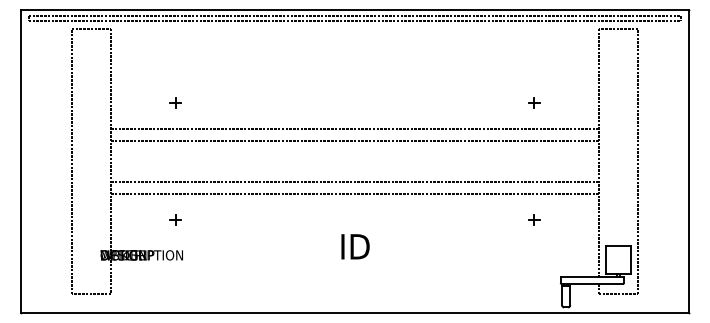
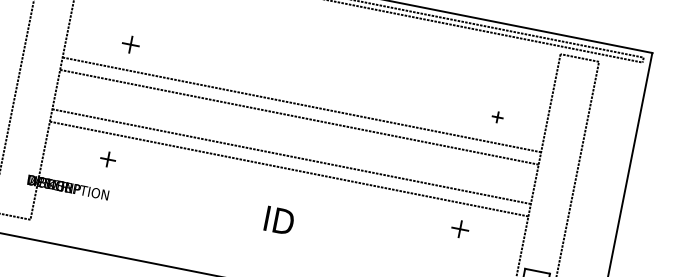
part: (175, 102) -> (130, 44), size x1.6
part: (534, 102) -> (497, 116), moved
part: (175, 219) -> (108, 159), size x1.4
part: (534, 219) -> (460, 228), size x1.6

